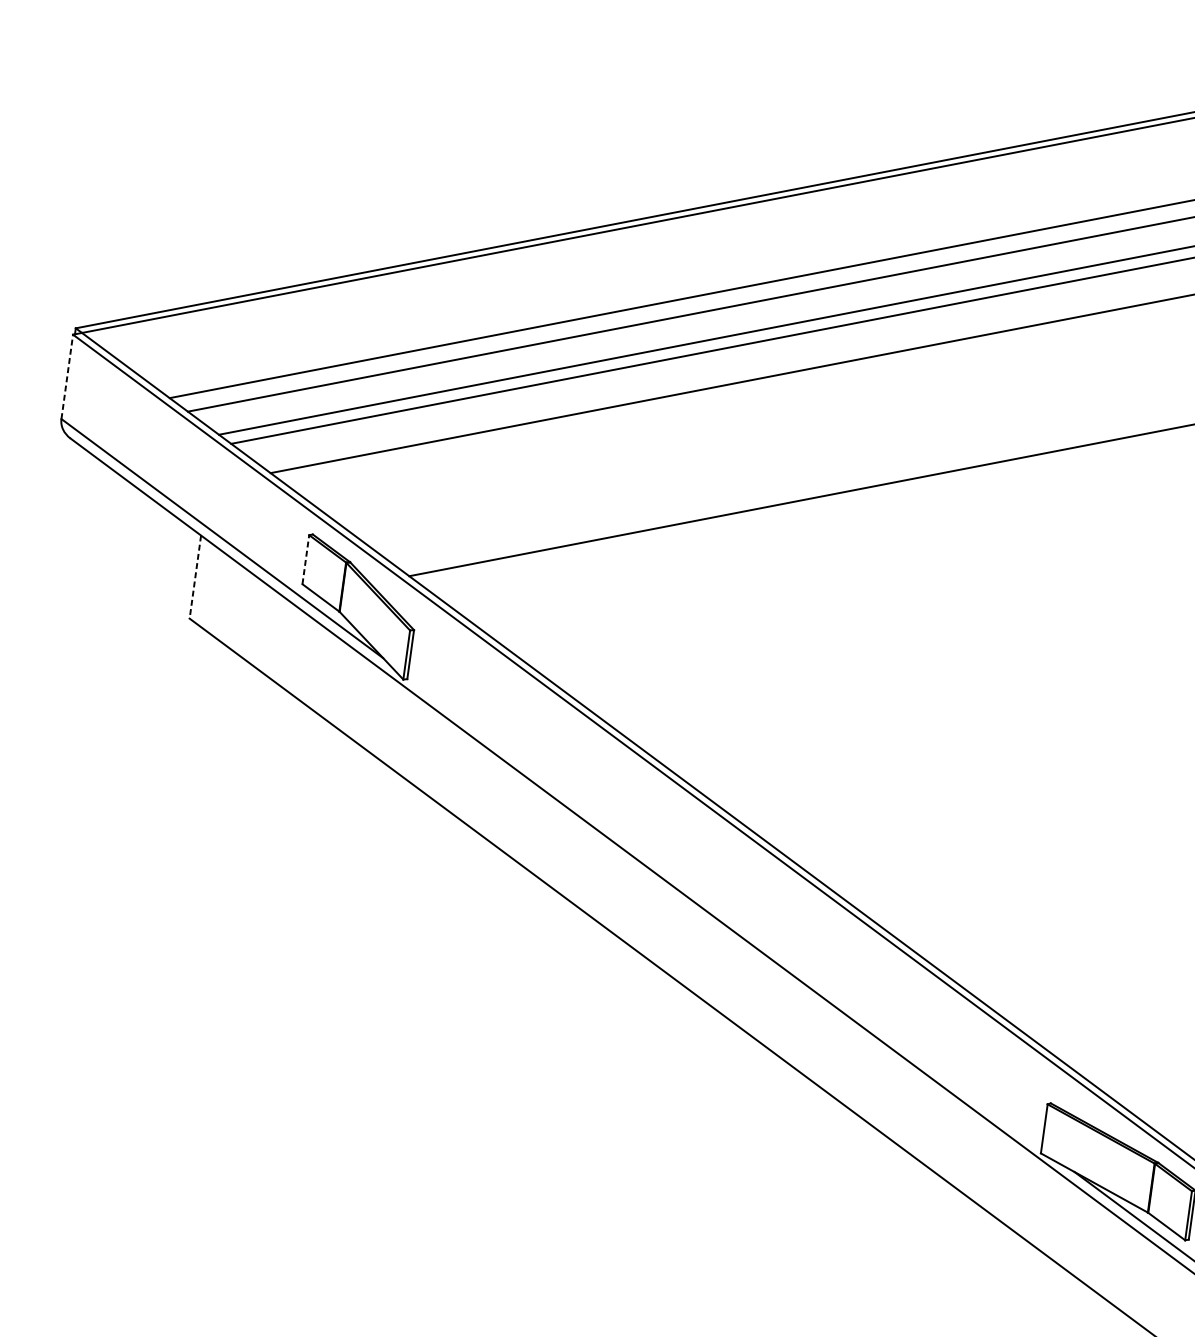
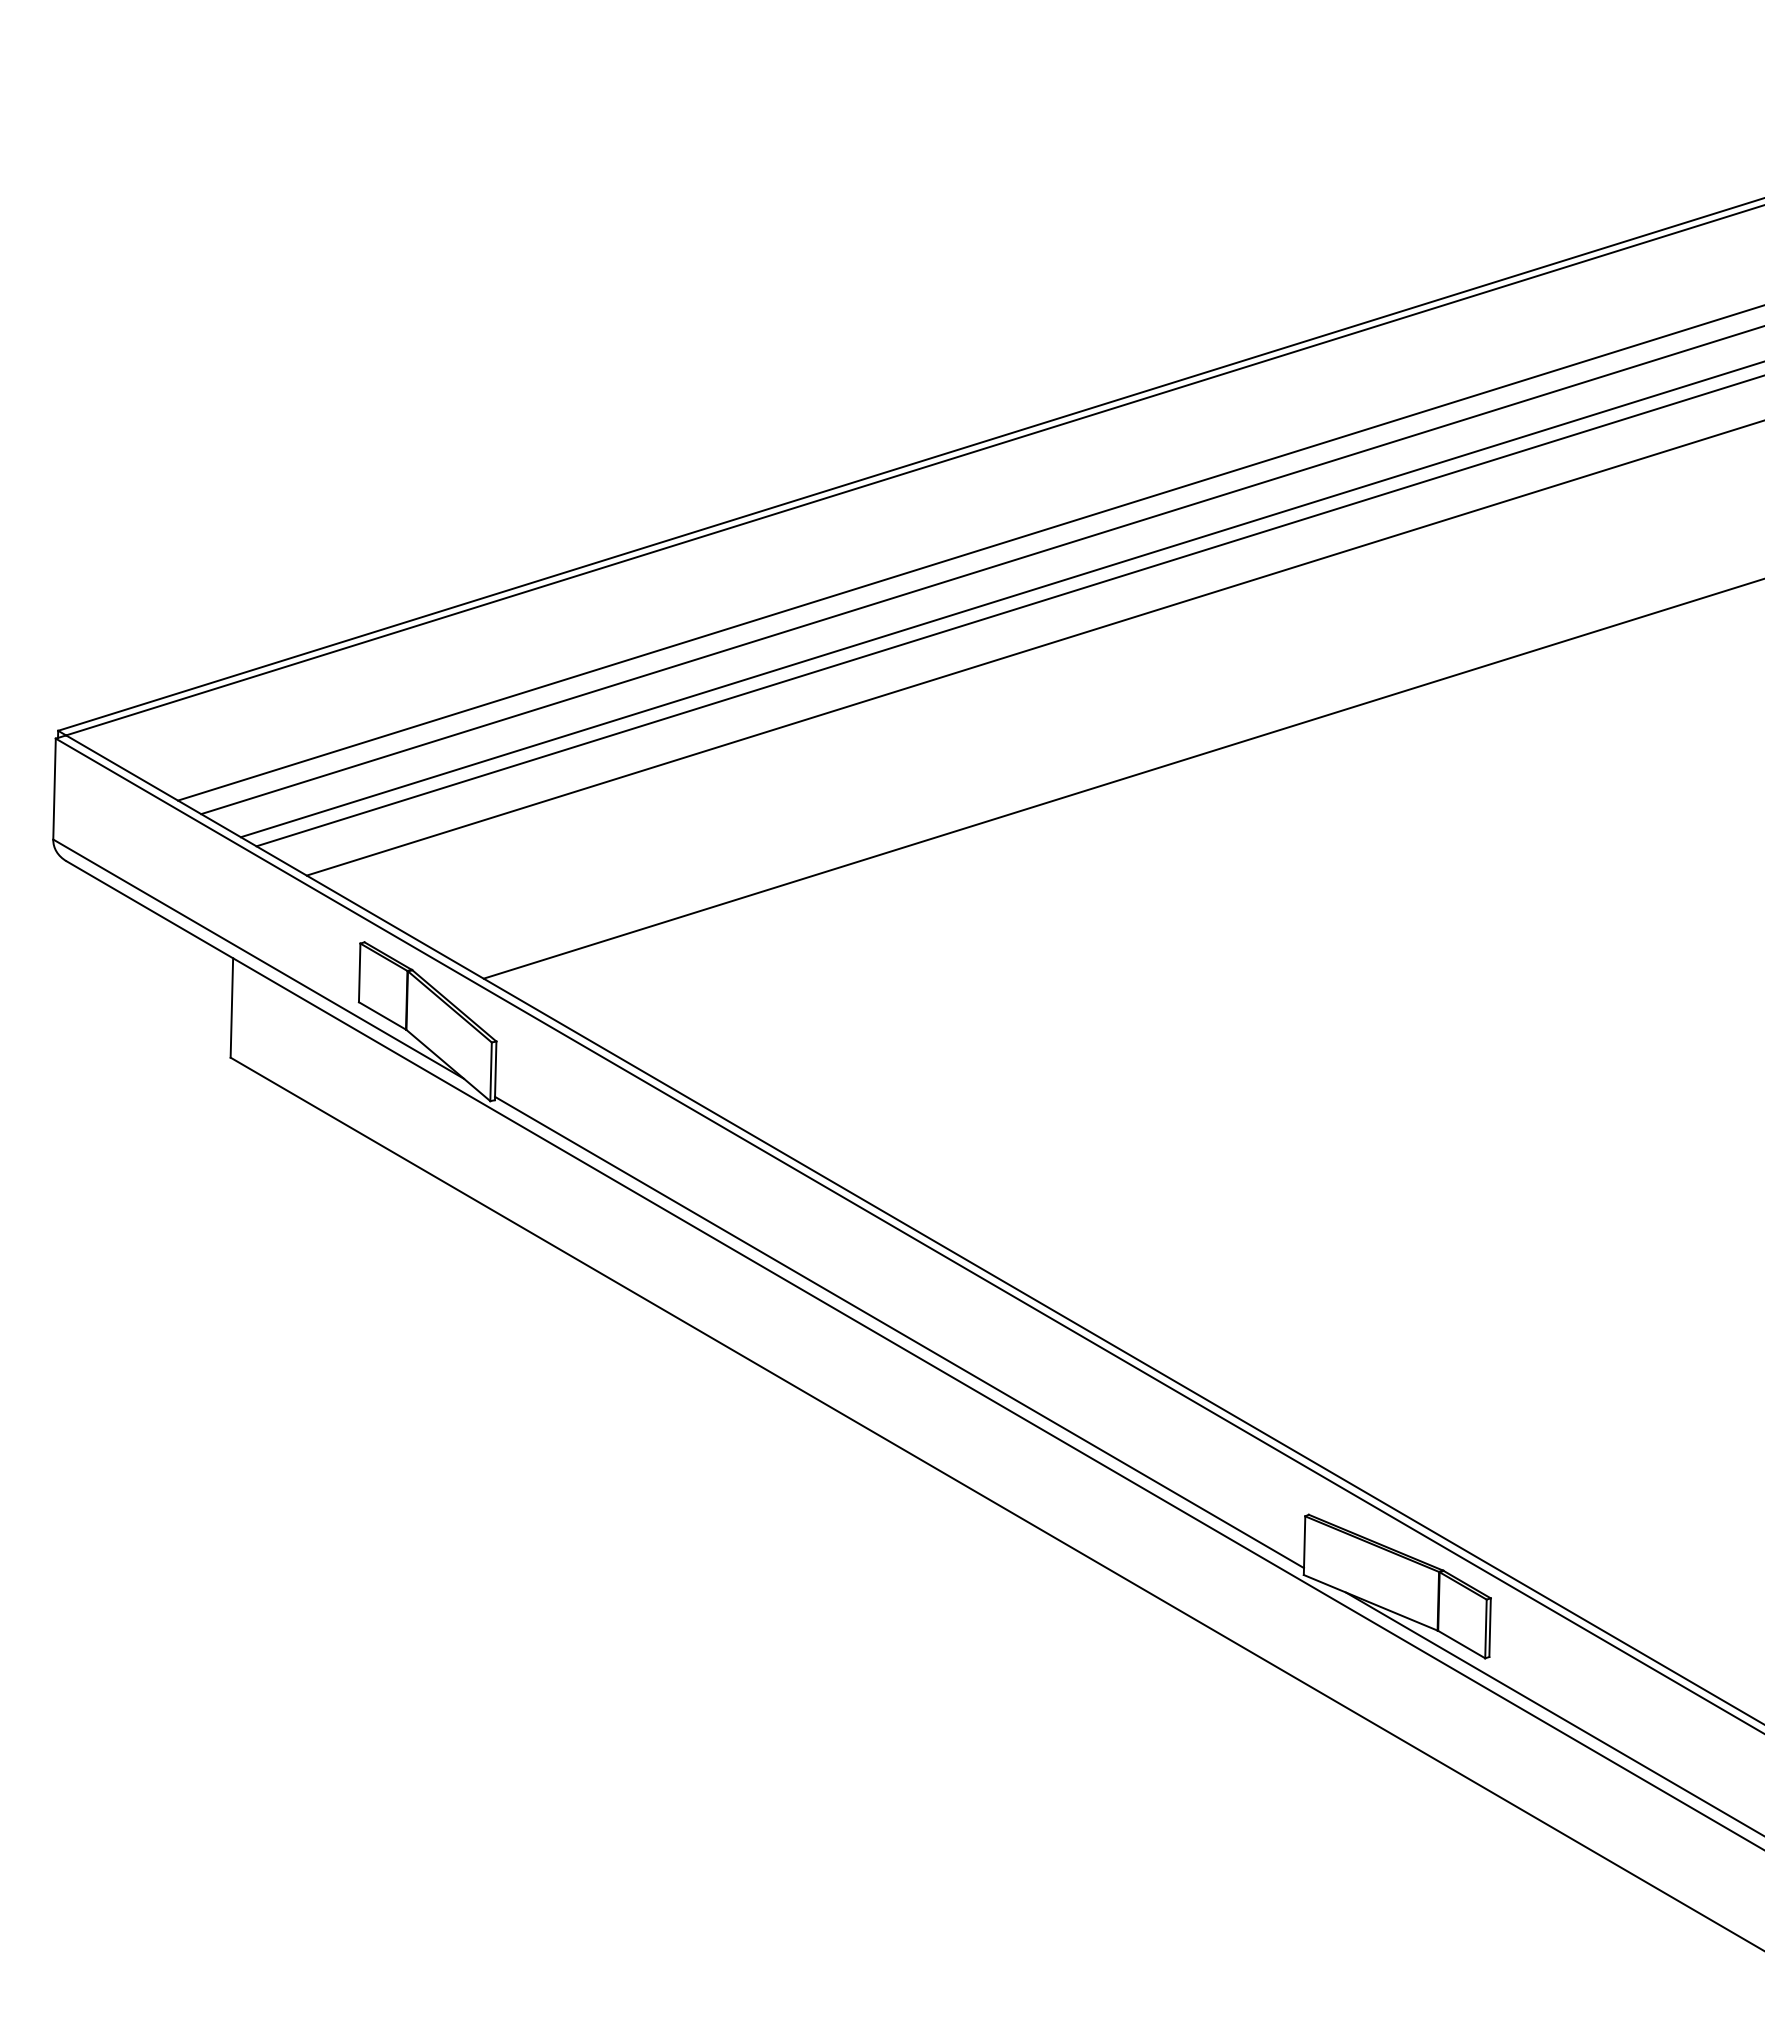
line: (67, 376) -> (54, 788), dashed -> solid
line: (305, 559) -> (359, 972), dashed -> solid
line: (195, 576) -> (231, 1007), dashed -> solid
line: (724, 912) -> (899, 1332), added

